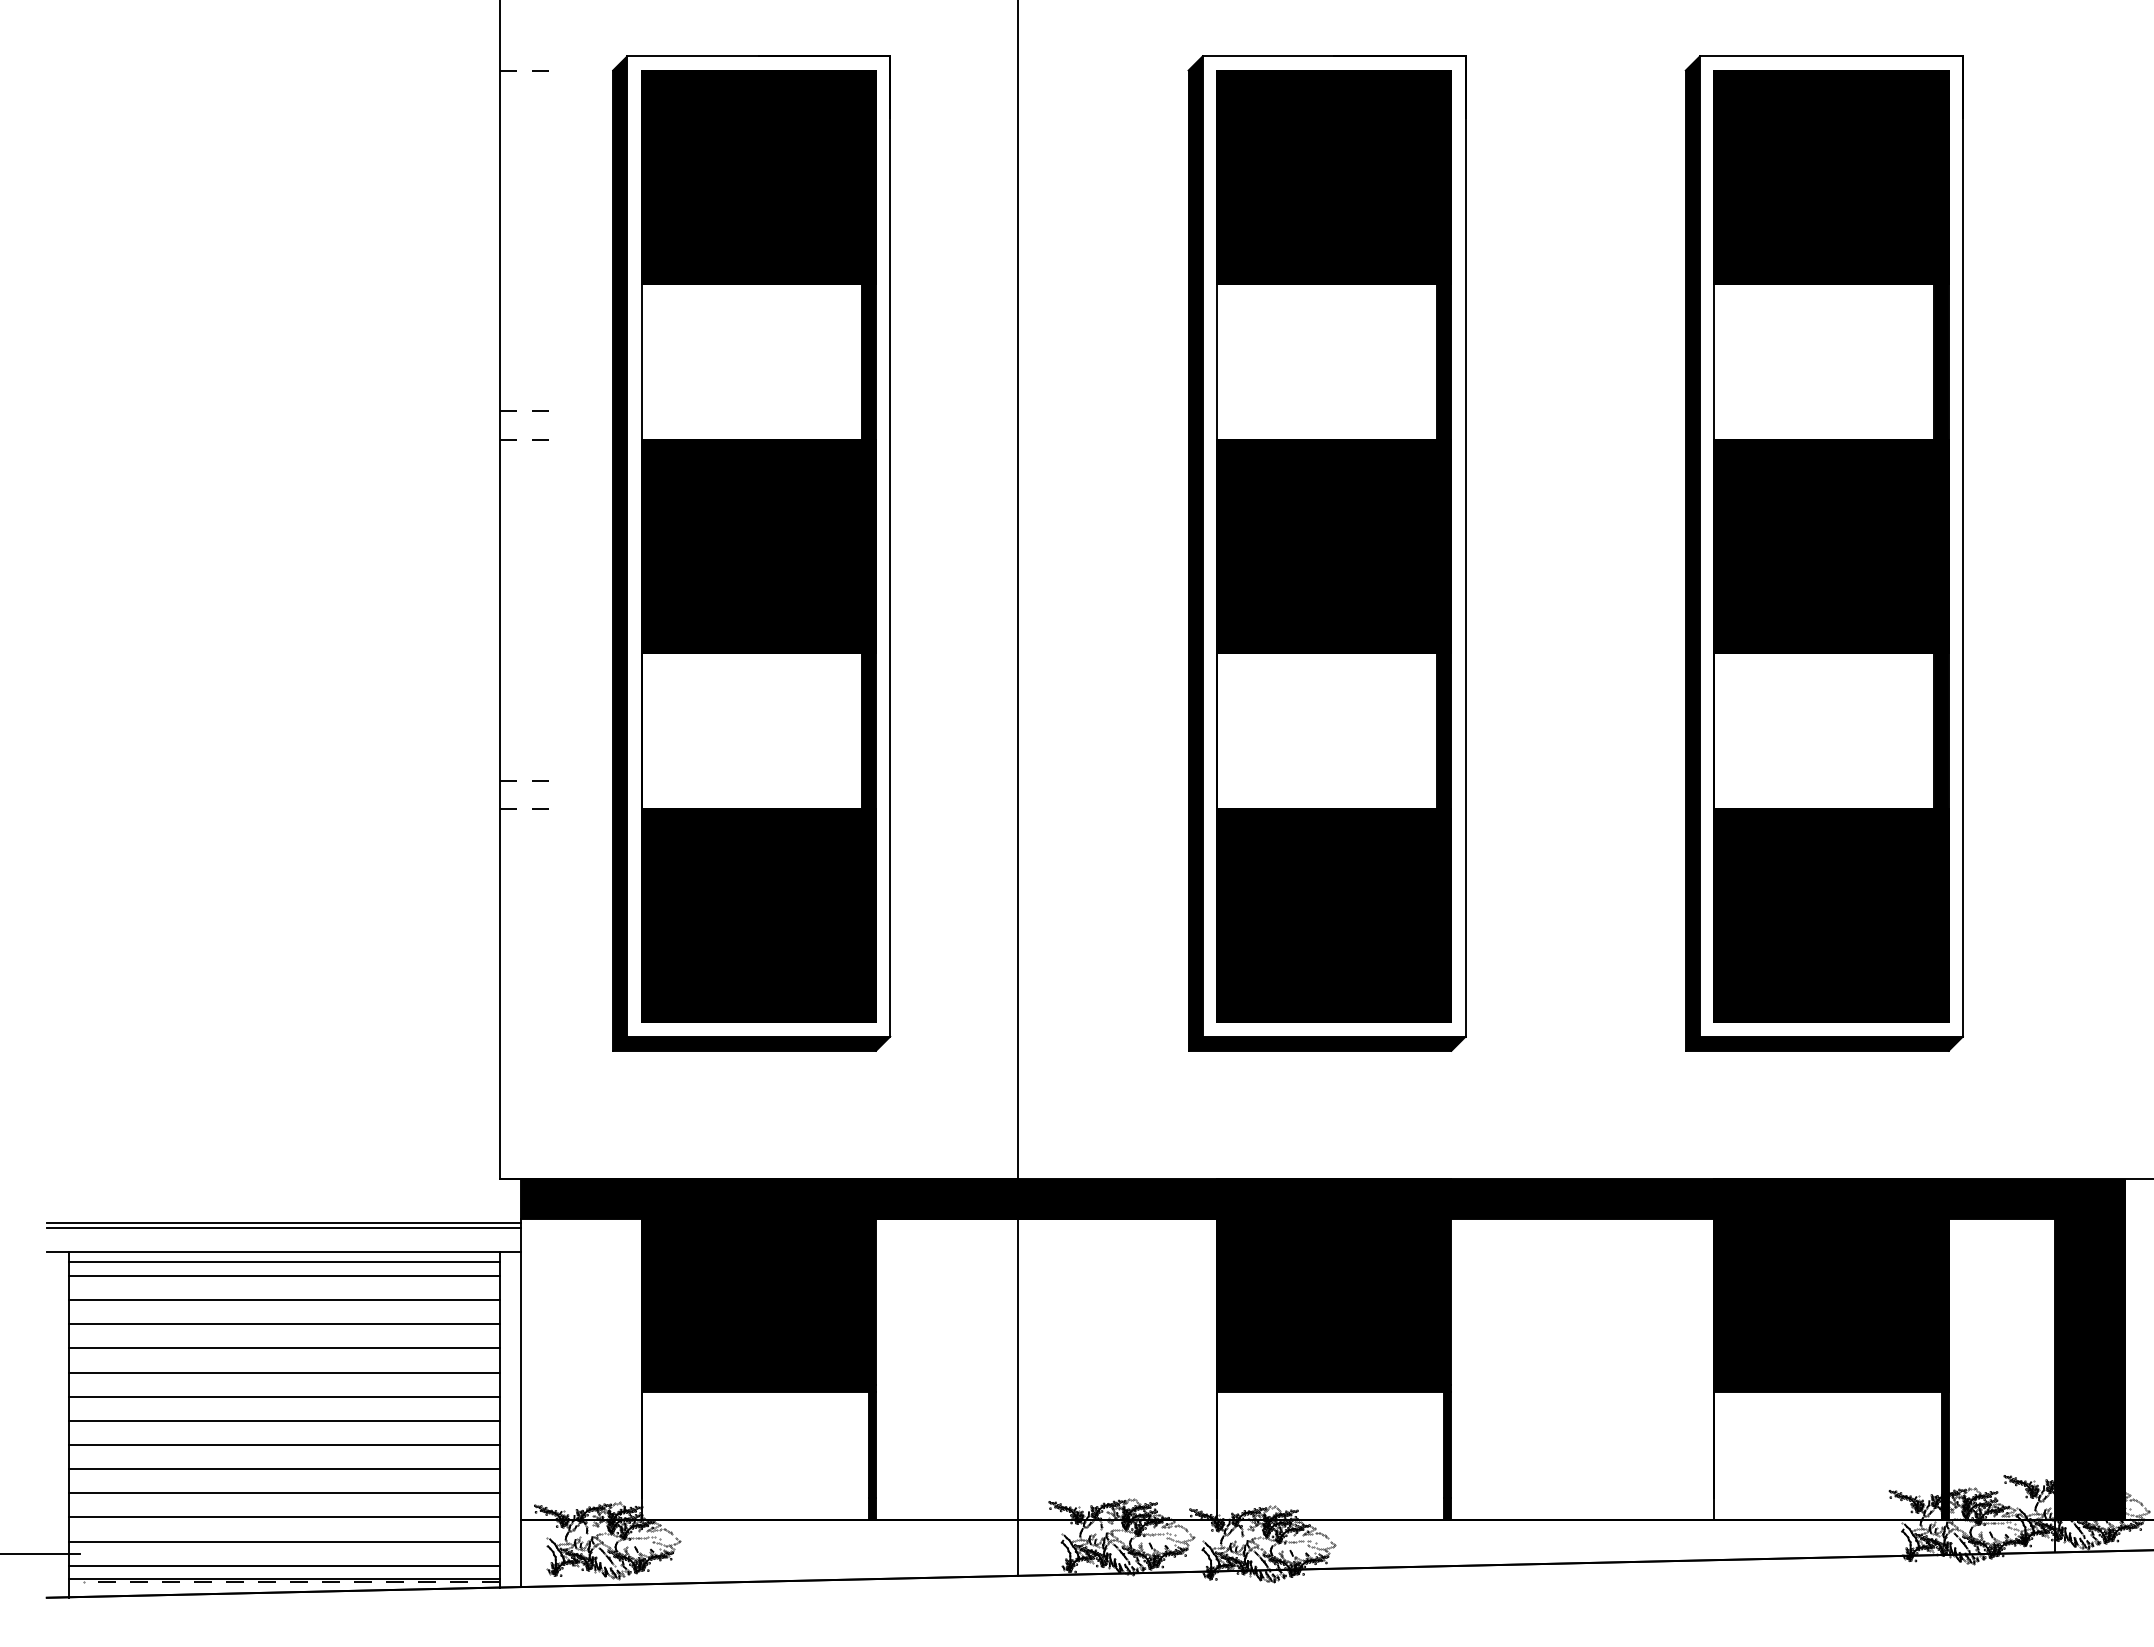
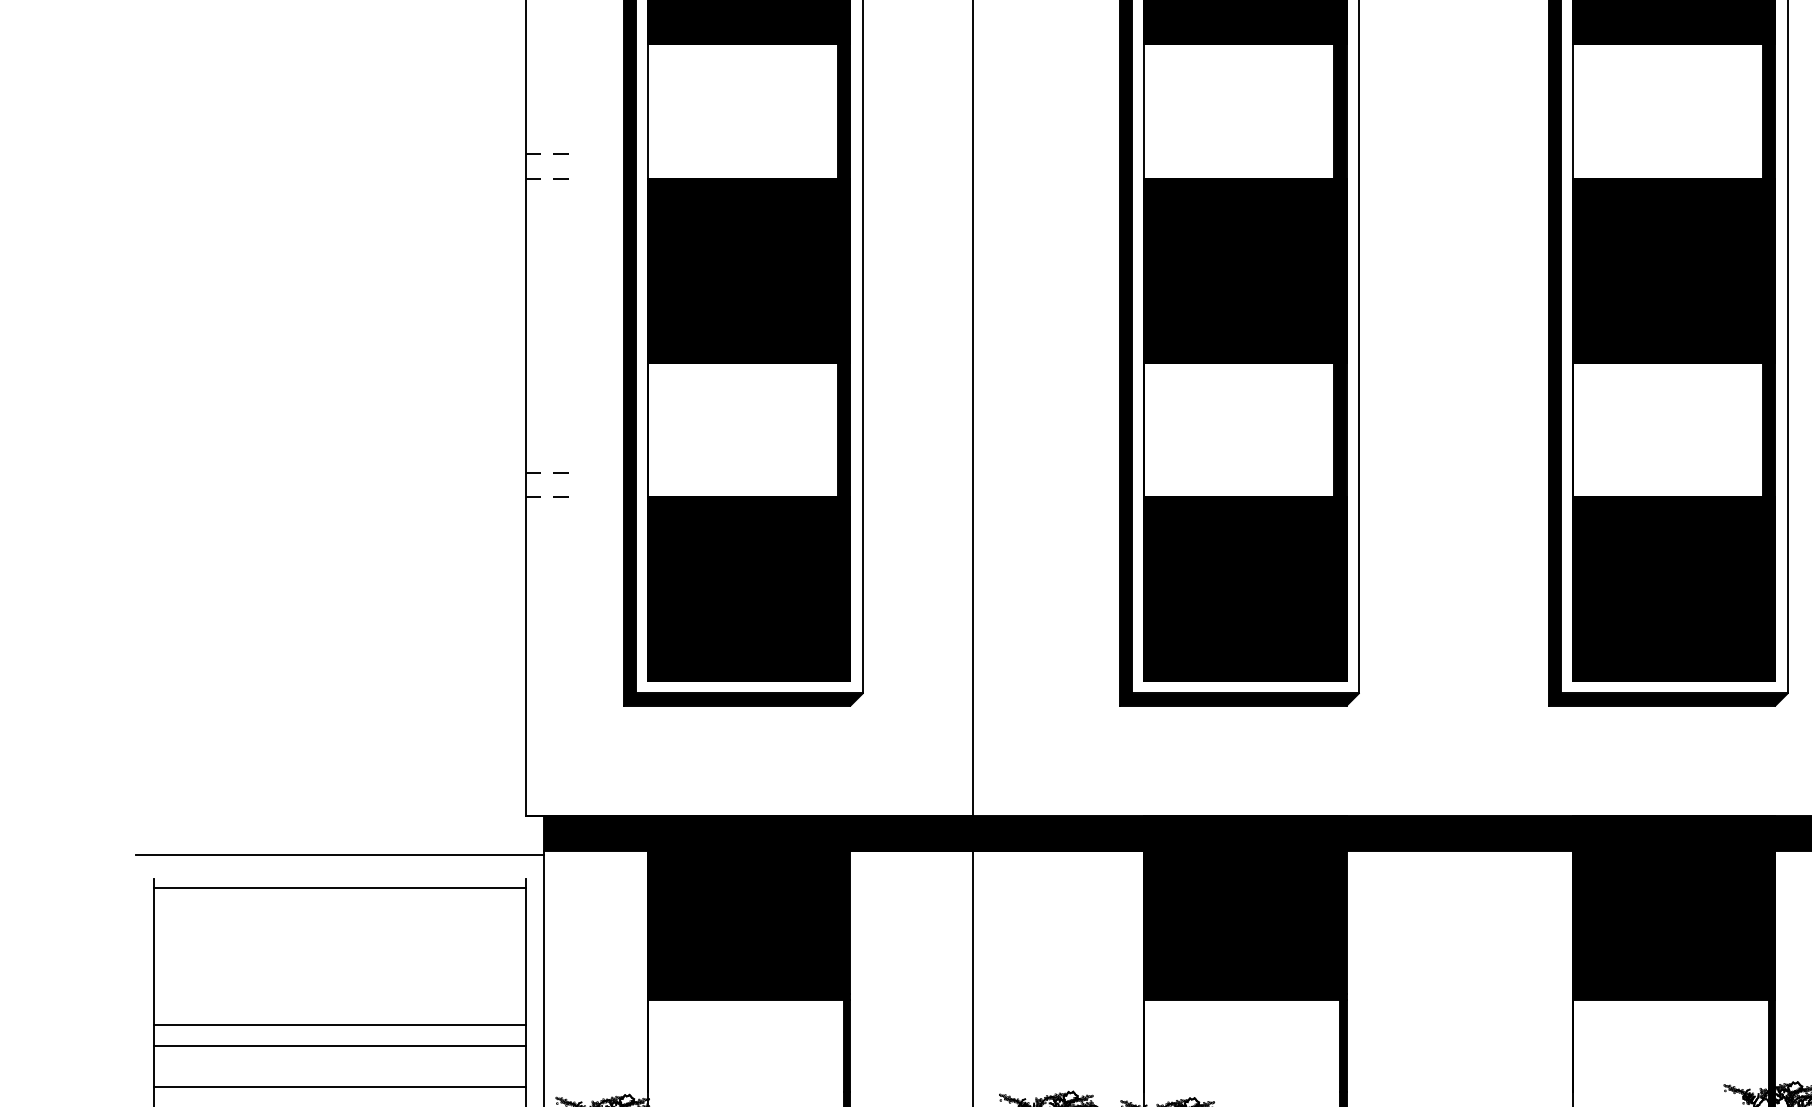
line: (283, 1227) -> (339, 858), removed
line: (283, 1251) -> (339, 878), removed
line: (283, 1275) -> (339, 899), removed
line: (283, 1300) -> (339, 920), removed
line: (283, 1324) -> (339, 941), removed
line: (283, 1348) -> (339, 962), removed
line: (283, 1372) -> (339, 983), removed
line: (283, 1396) -> (339, 1003), removed
line: (283, 1469) -> (339, 1066), removed

